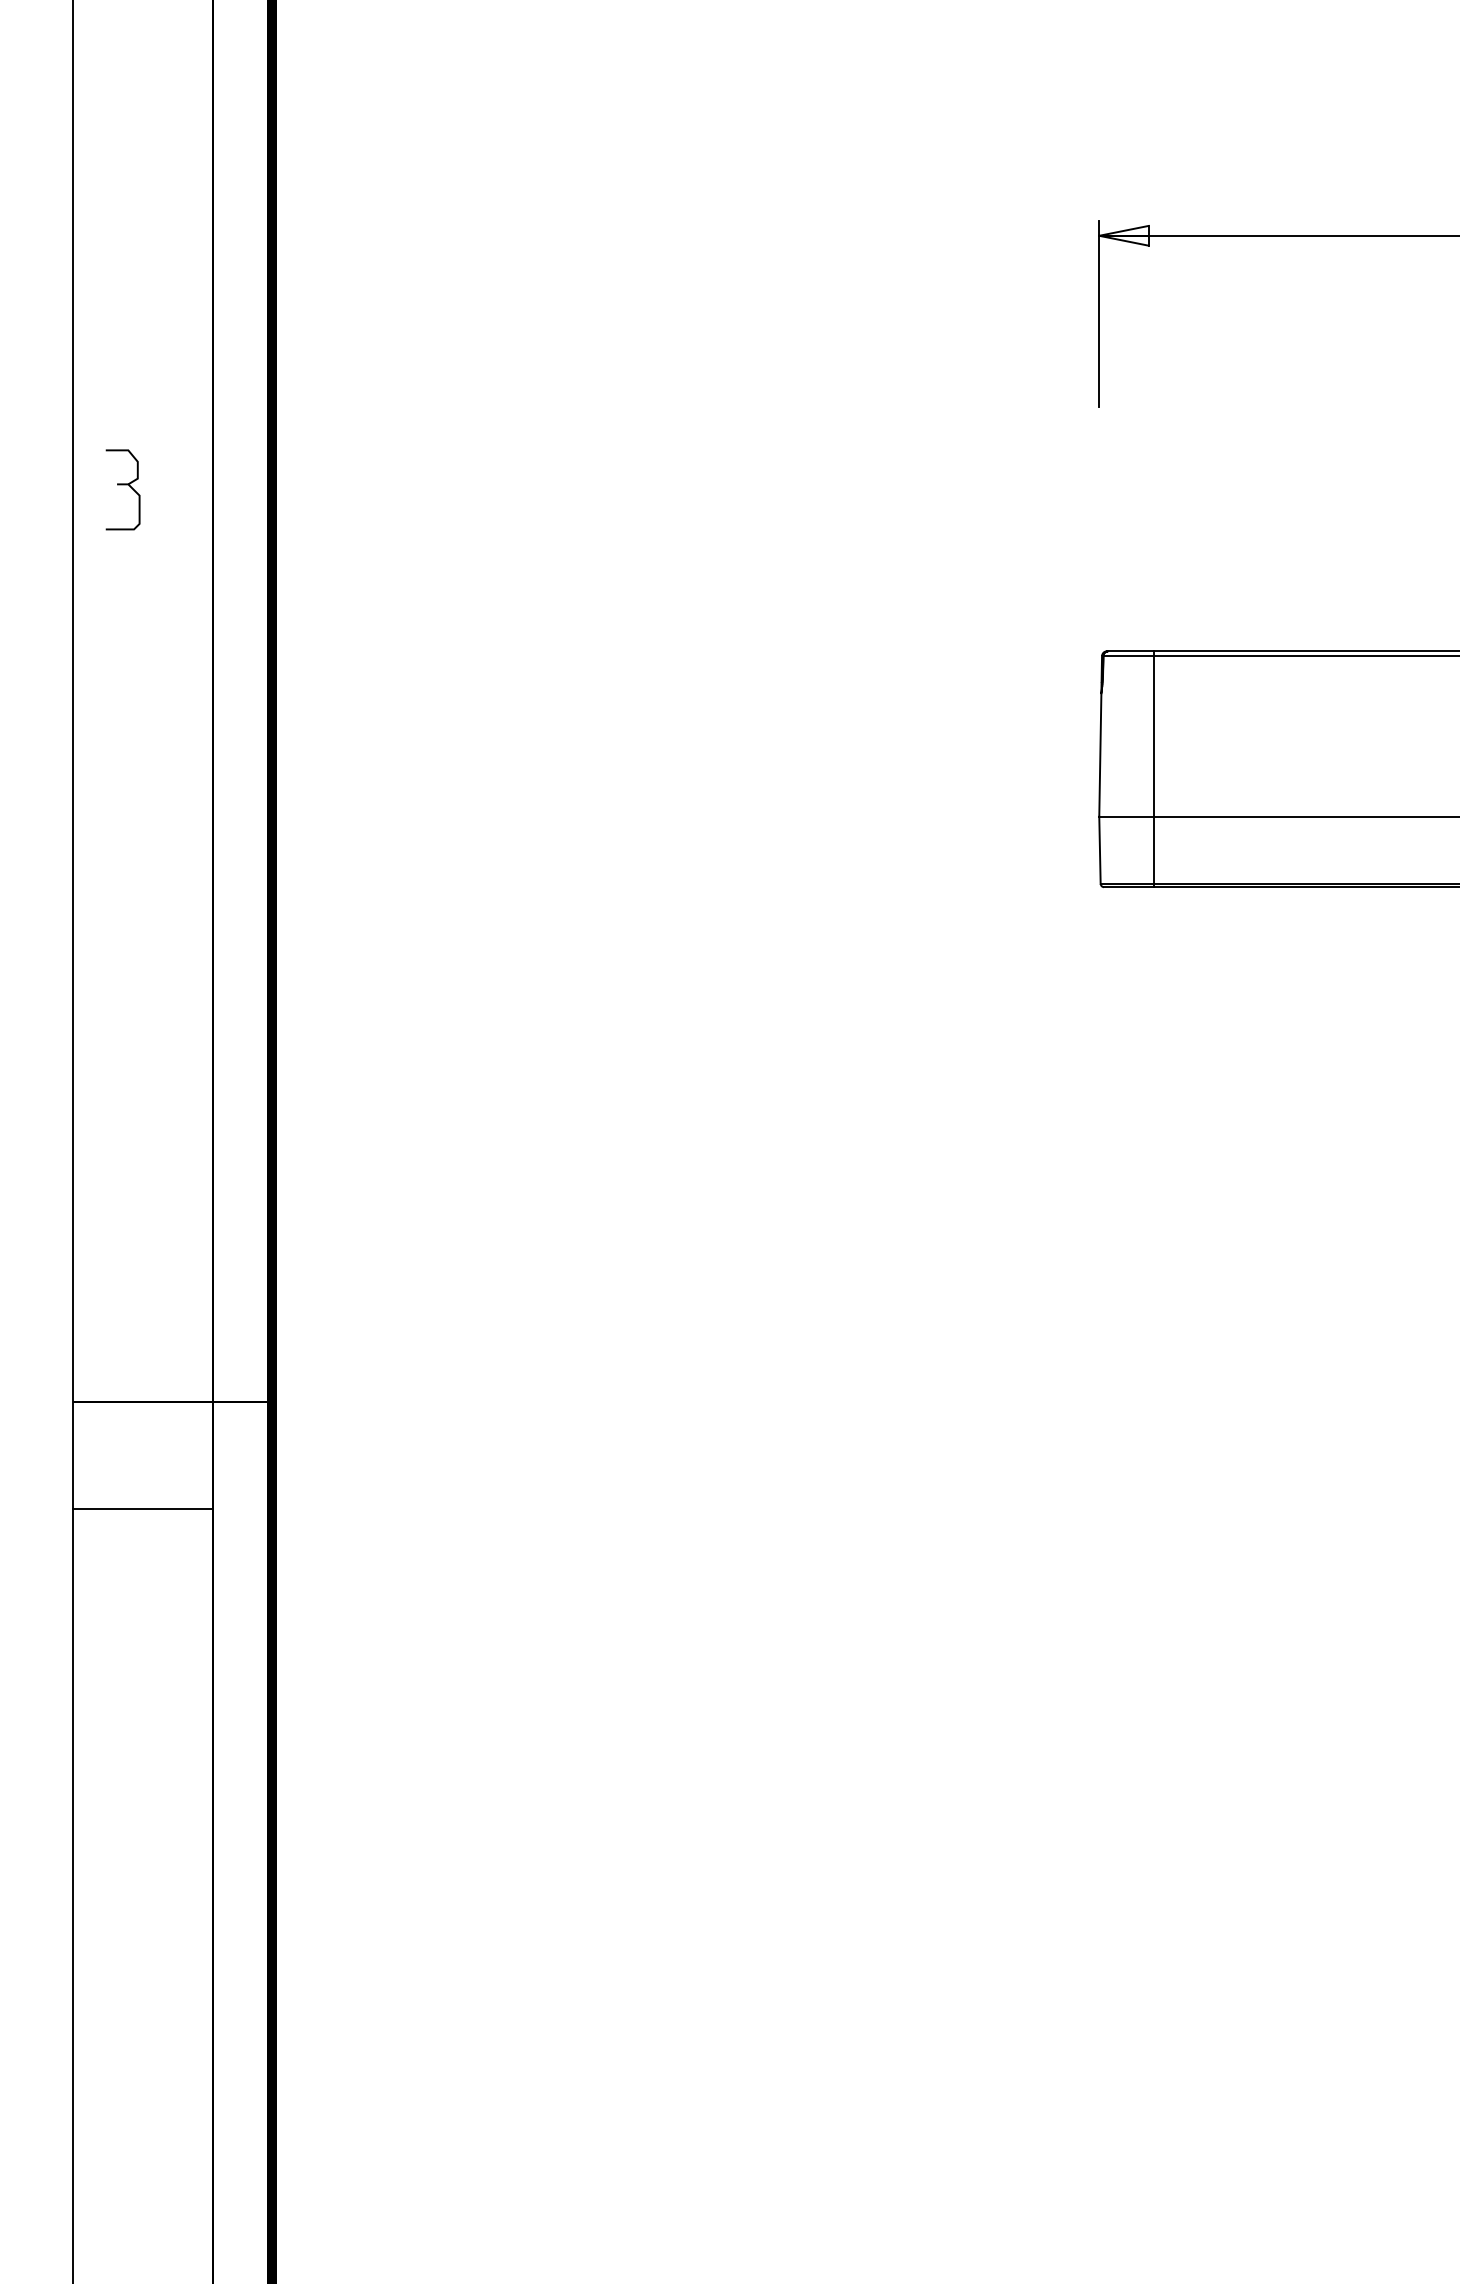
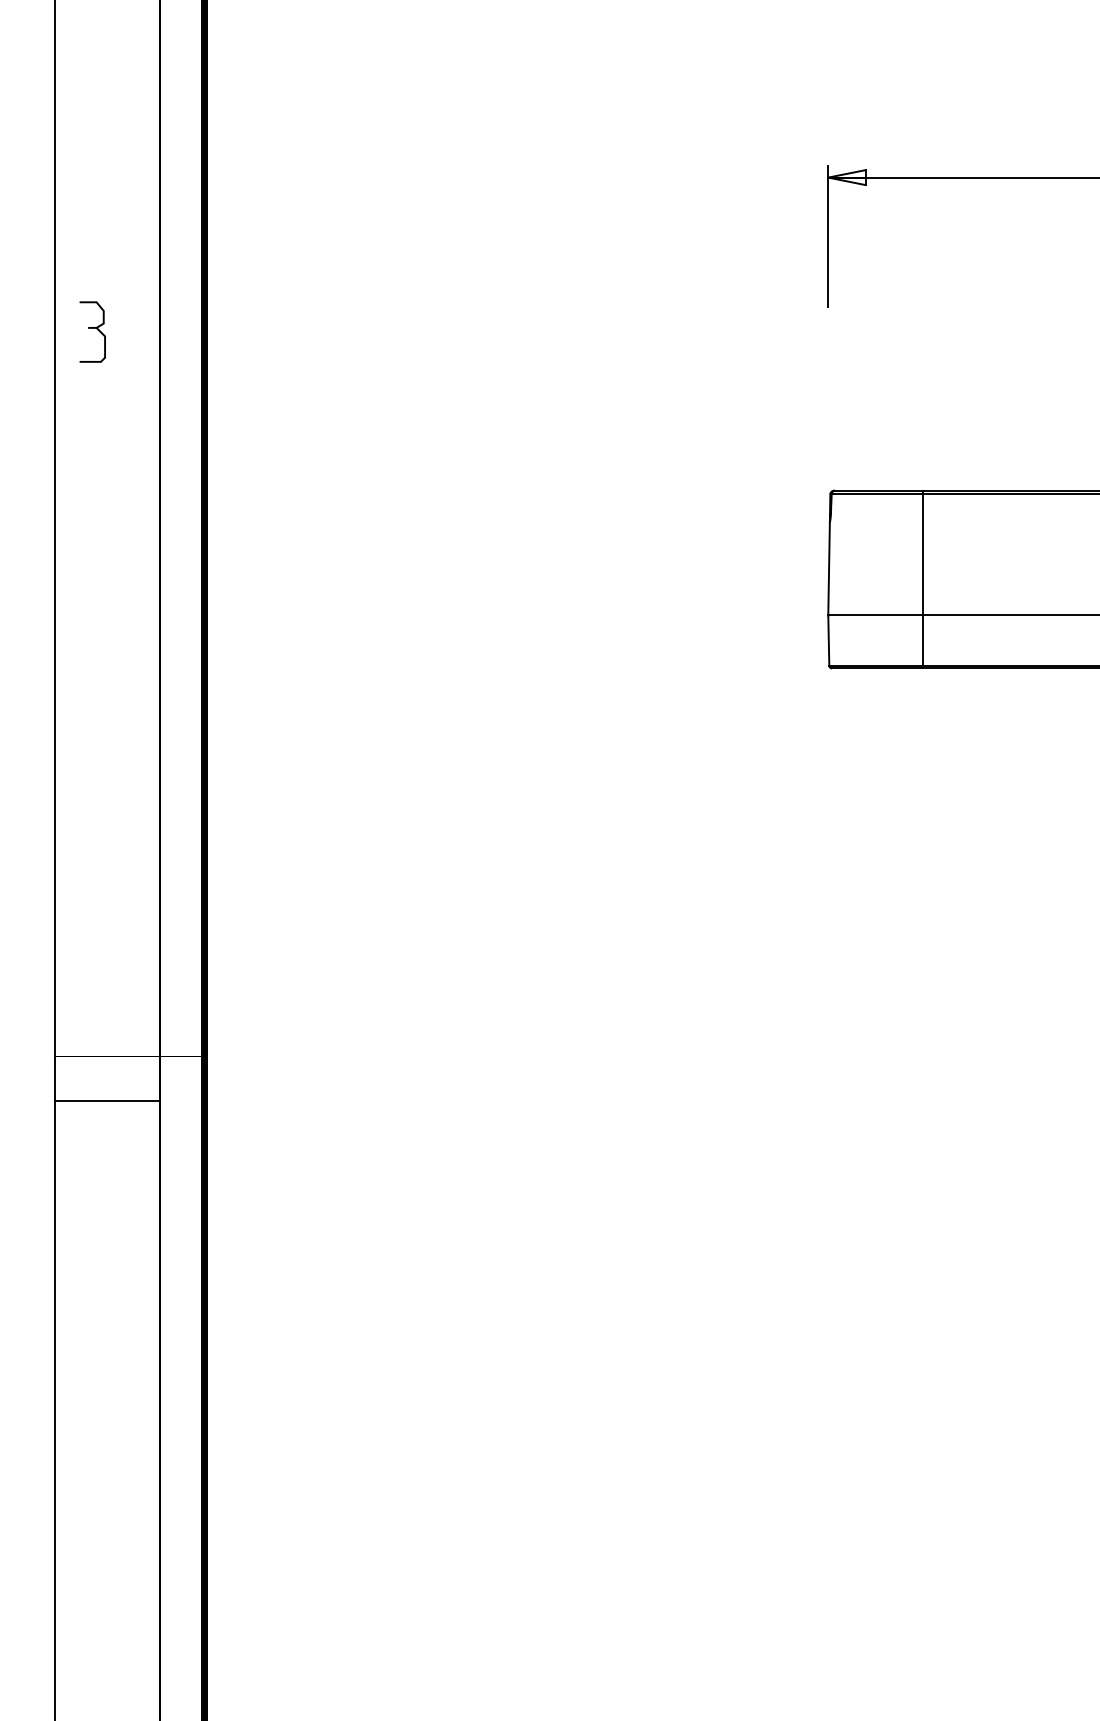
part: (122, 489) -> (92, 331), moved
line: (1153, 769) -> (922, 579), moved
line: (142, 1509) -> (107, 1101), moved

